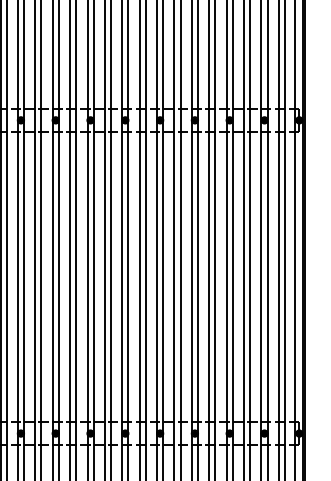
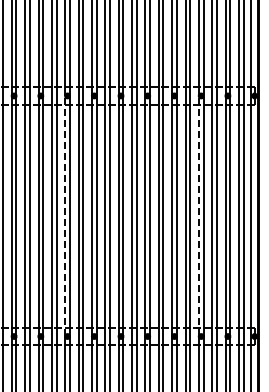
line: (53, 277) -> (65, 216), solid -> dashed
line: (226, 277) -> (198, 216), solid -> dashed

